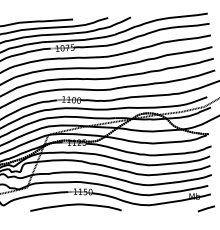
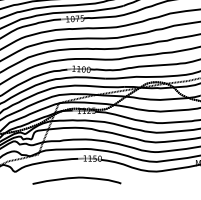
curve: (75, 205) -> (76, 178), moved

